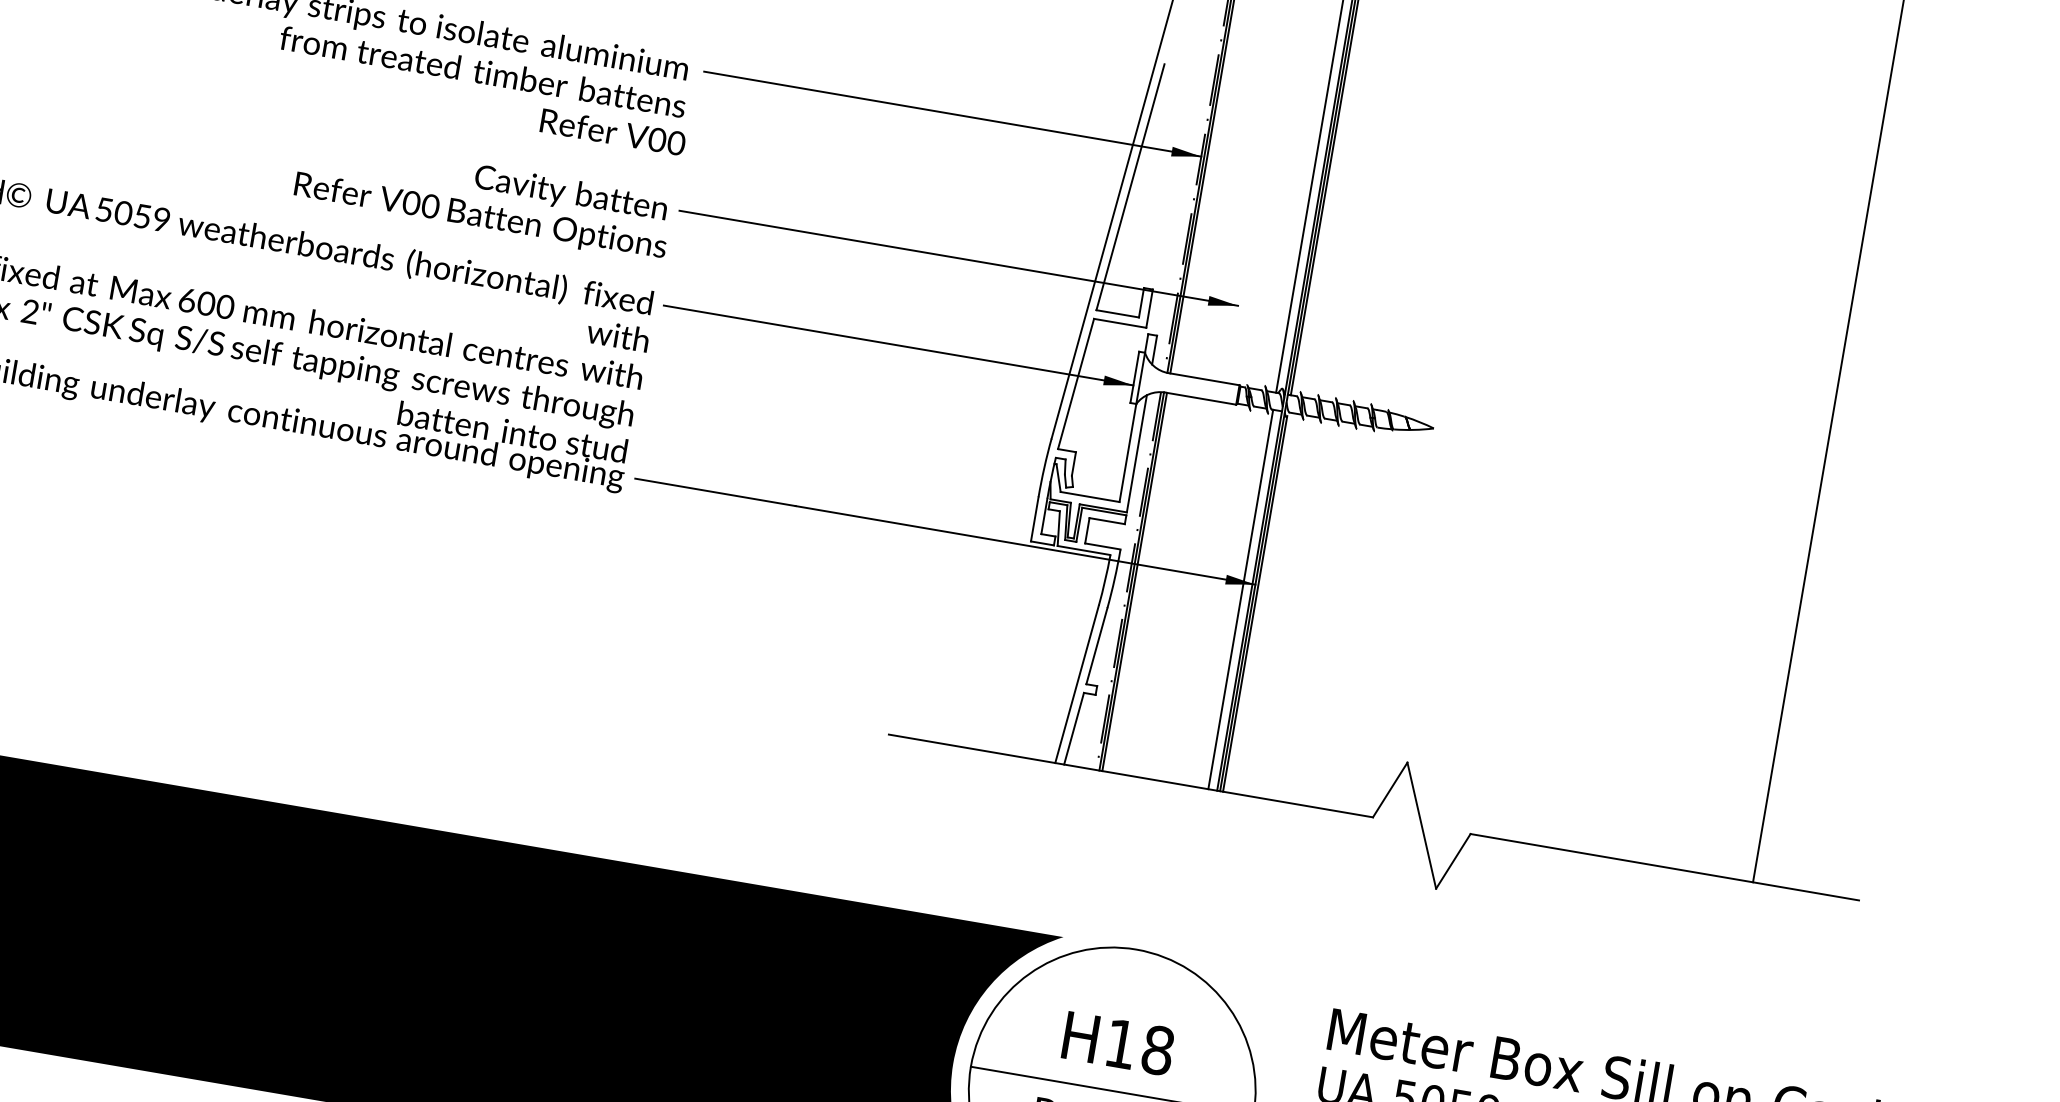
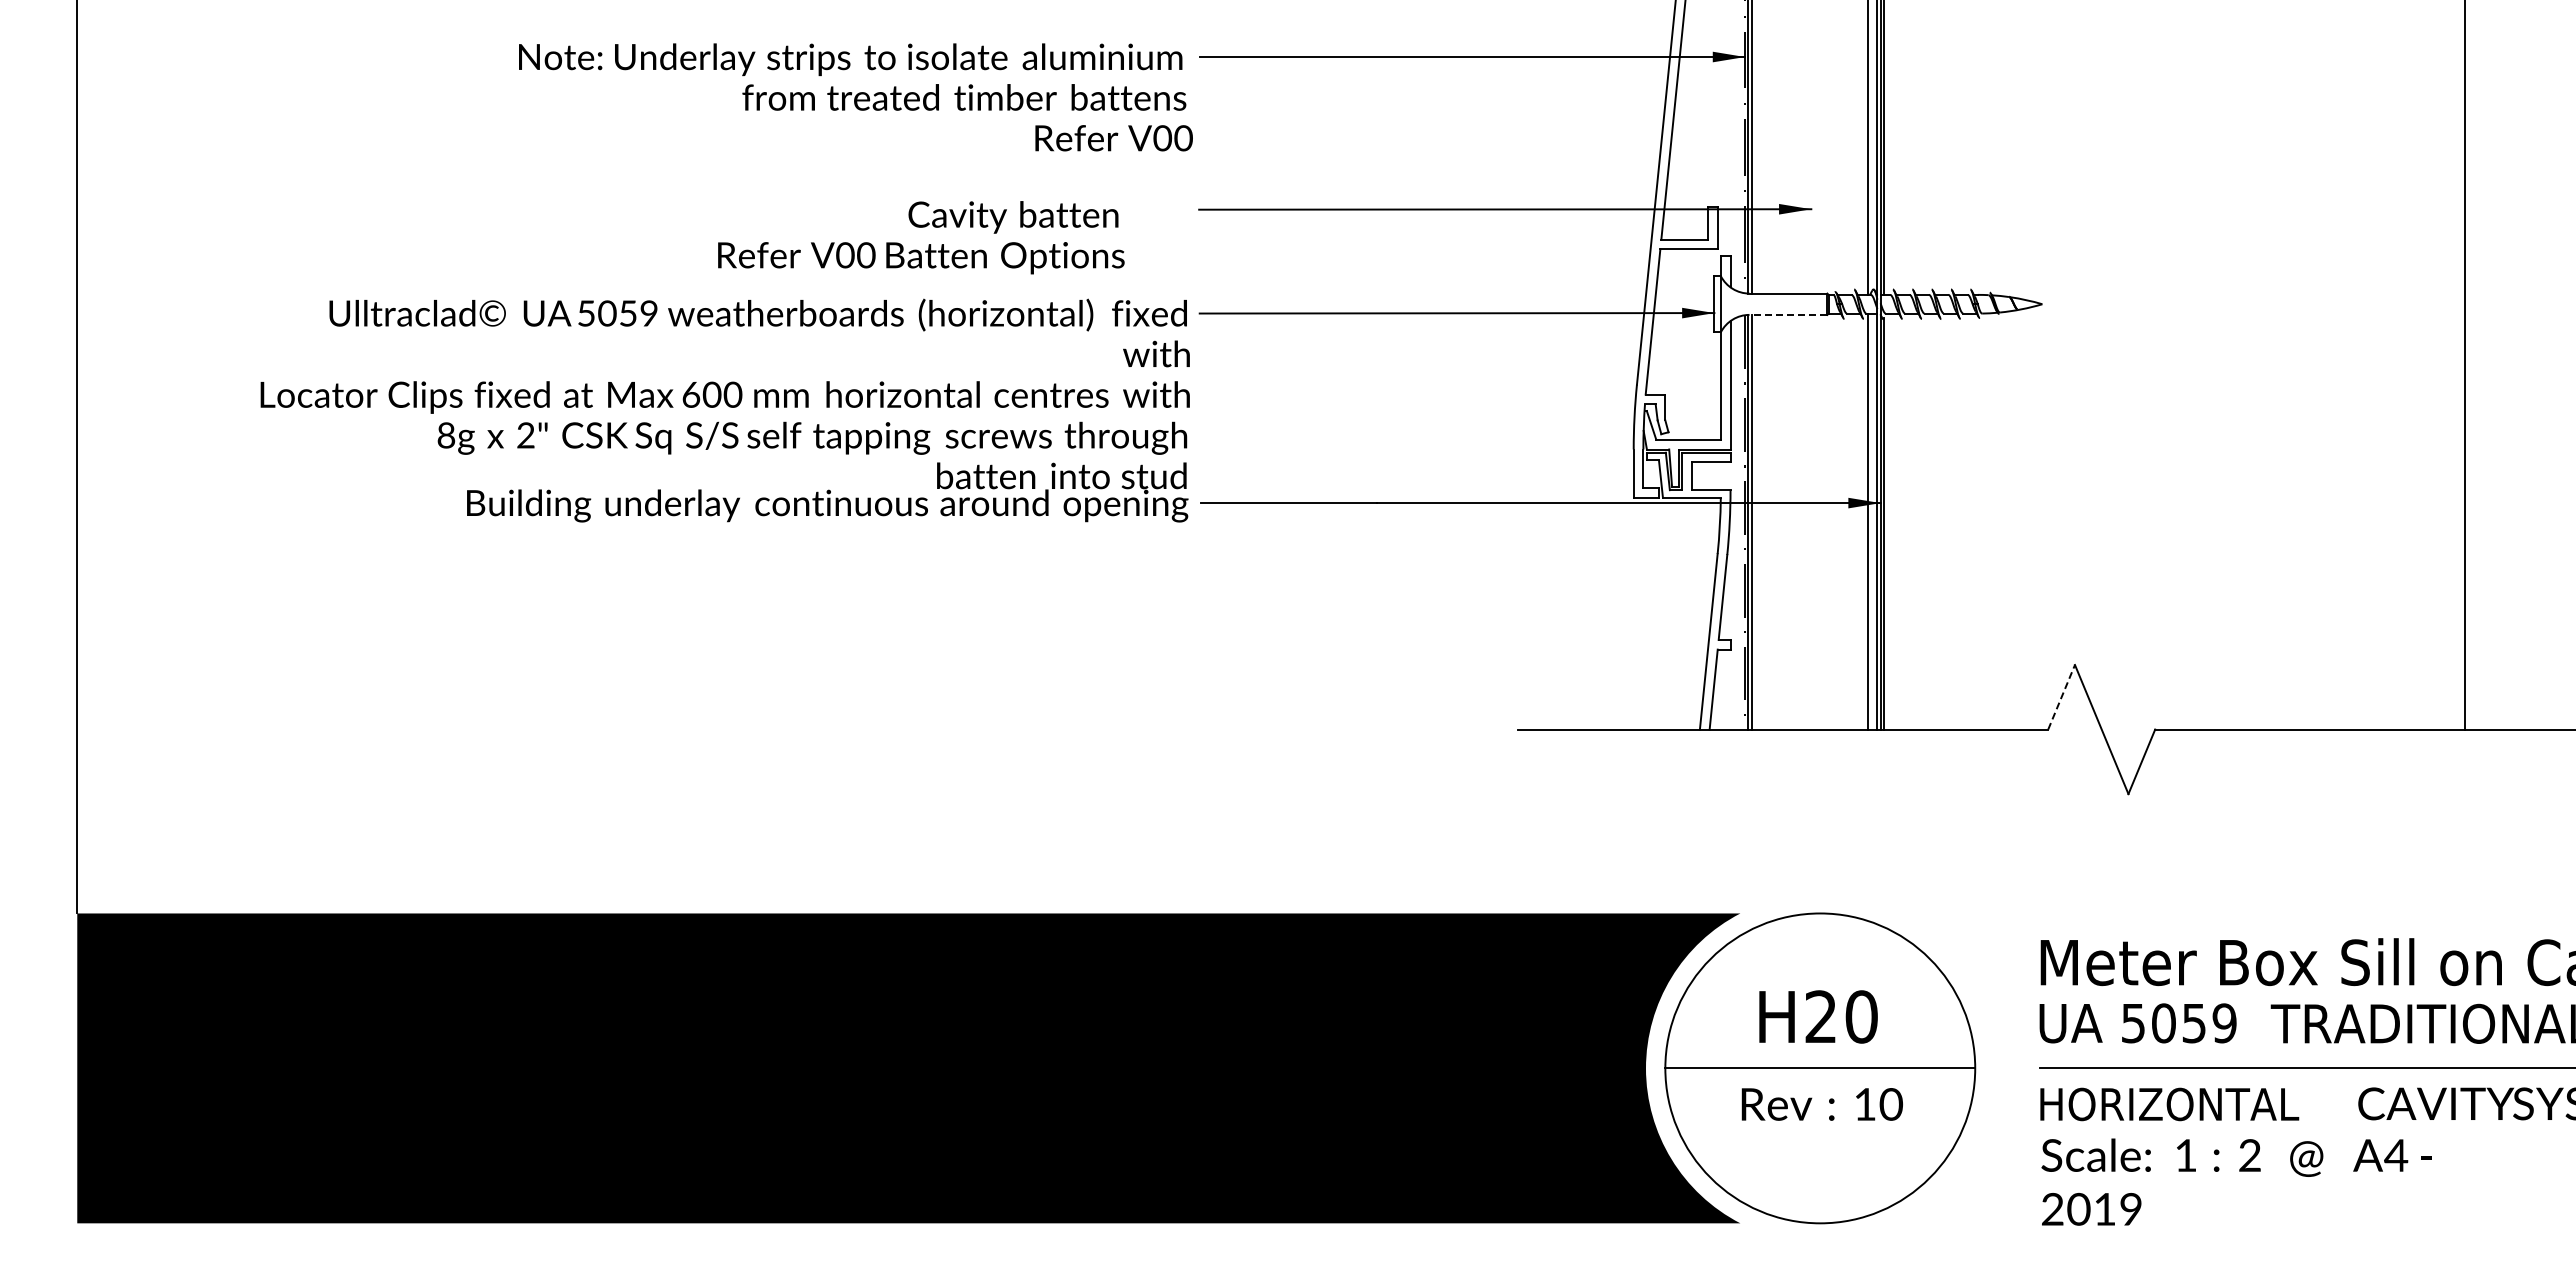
text: (483, 198) -> (921, 237), moved
line: (1200, 398) -> (1788, 314), solid -> dashed
line: (1390, 790) -> (2061, 697), solid -> dashed
text: (1139, 1046) -> (1841, 1016), H18 -> H20

